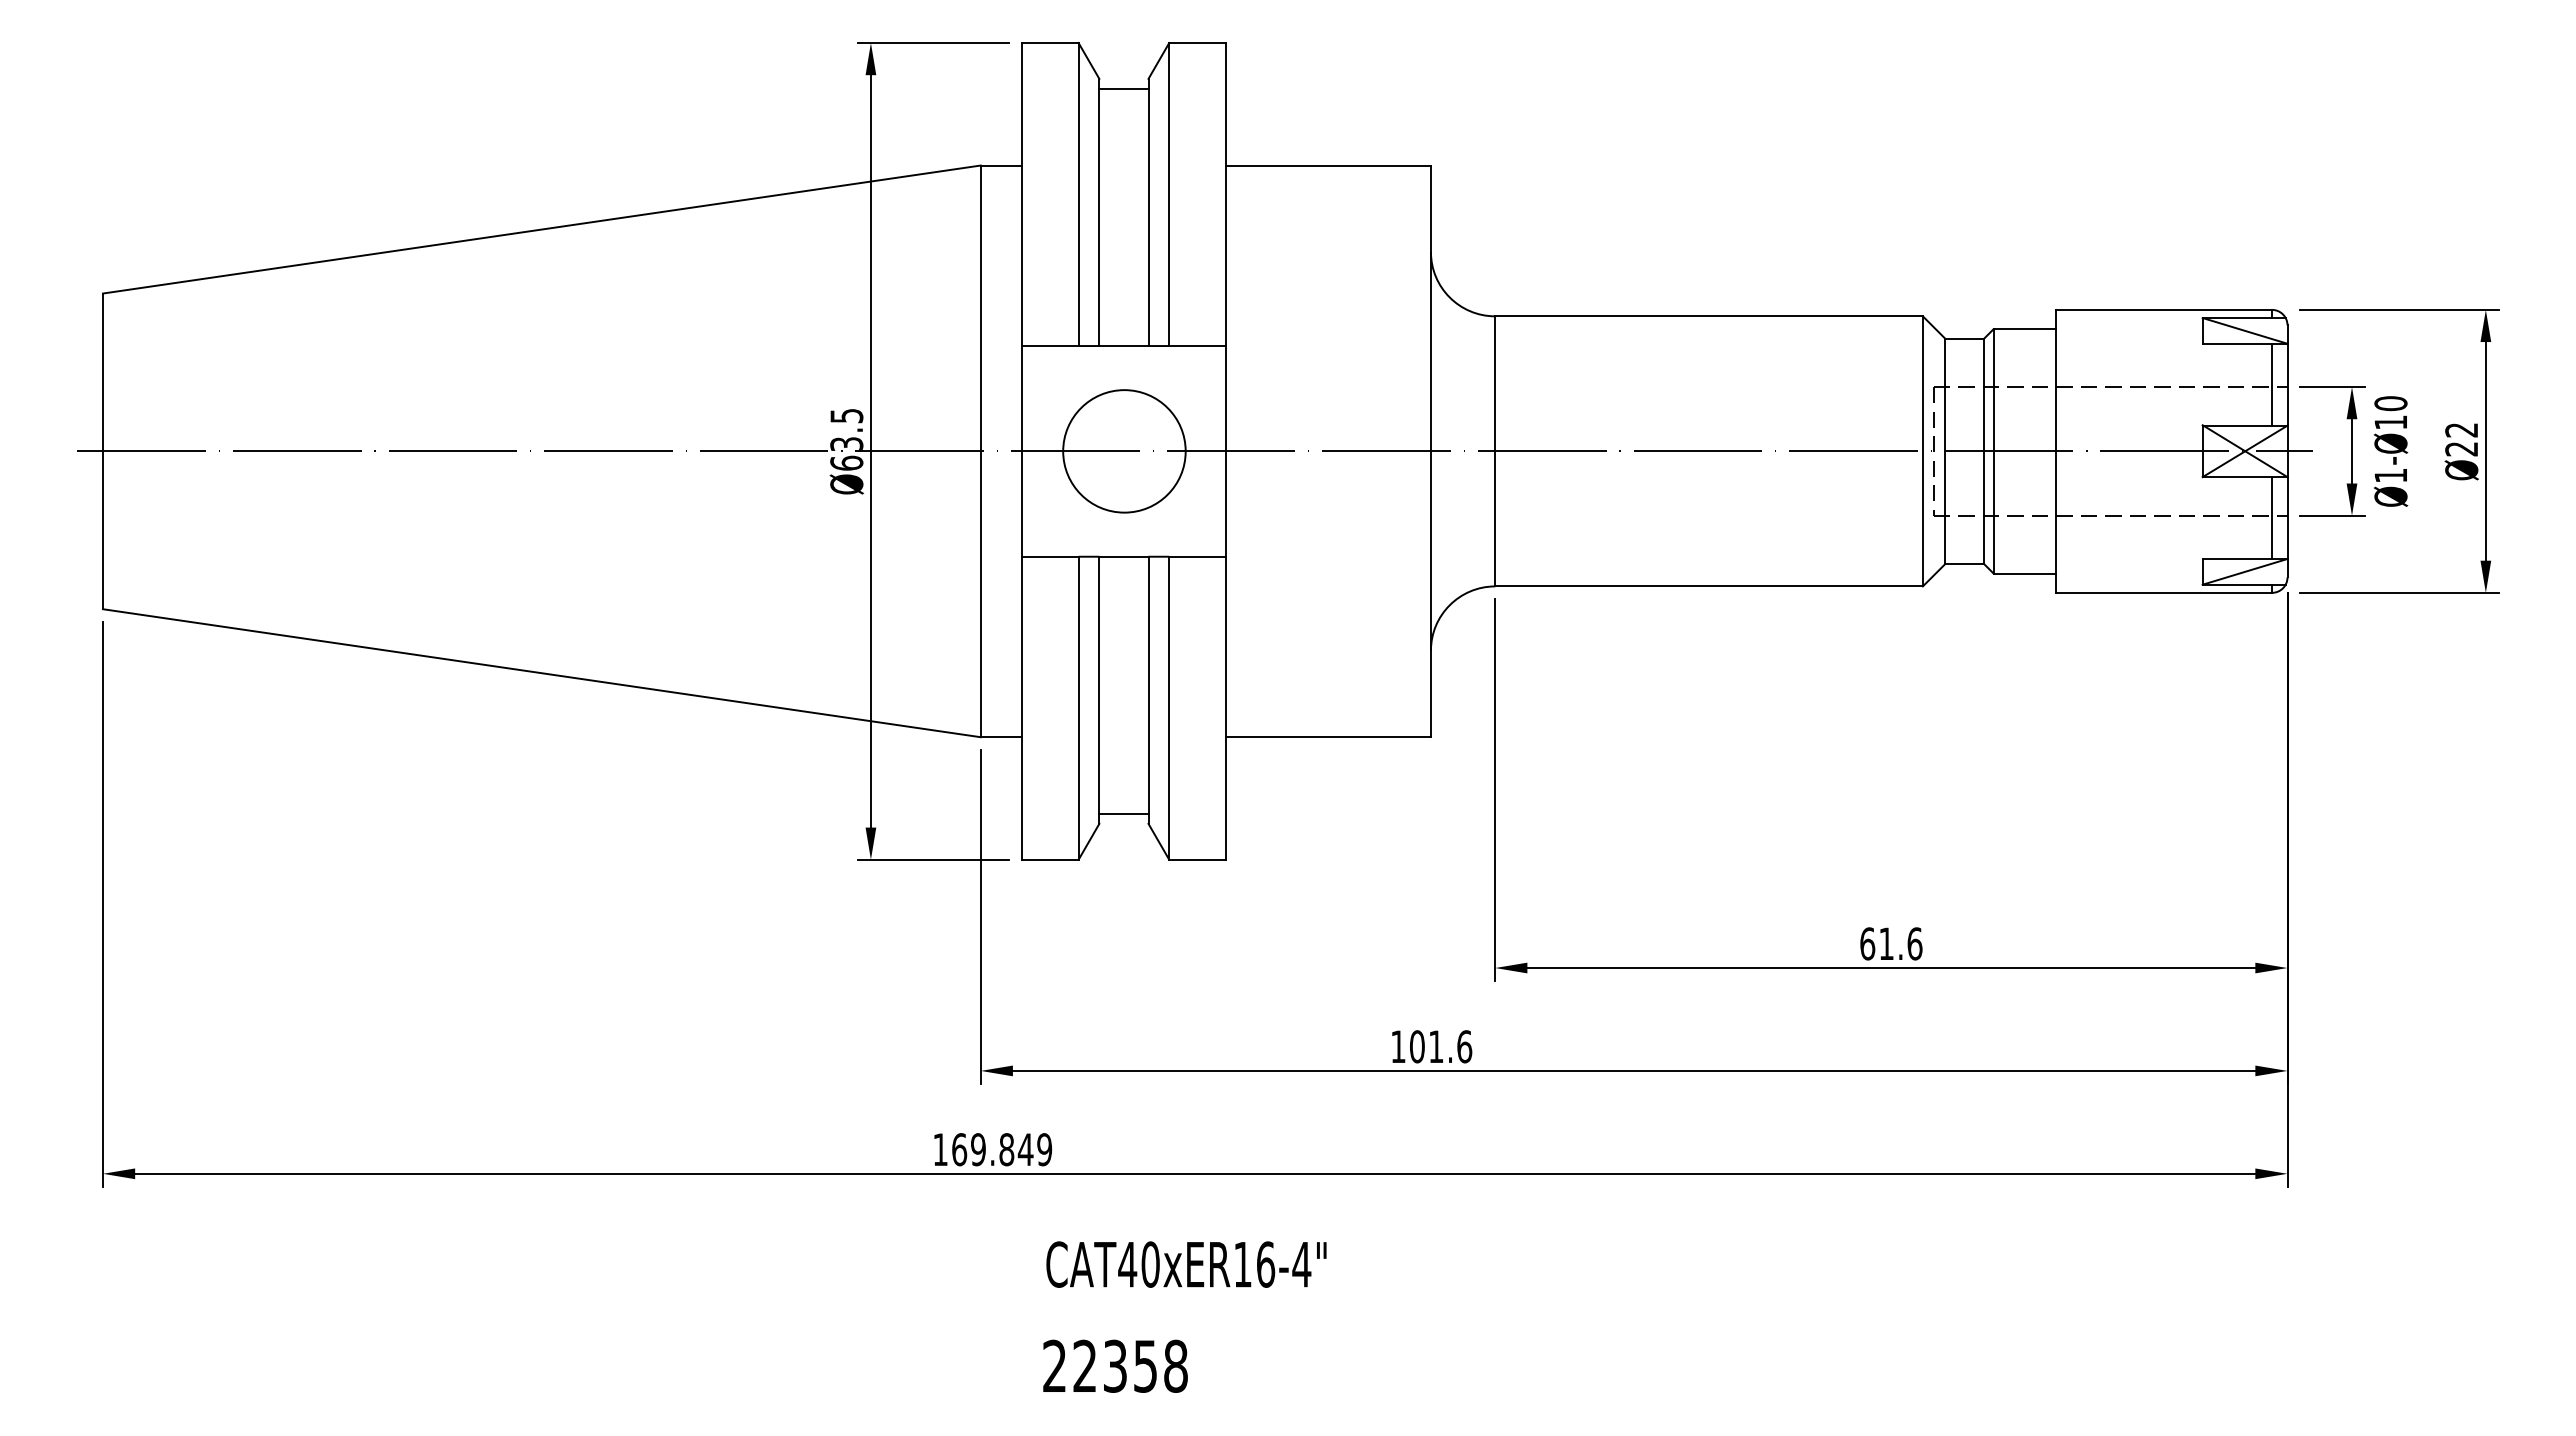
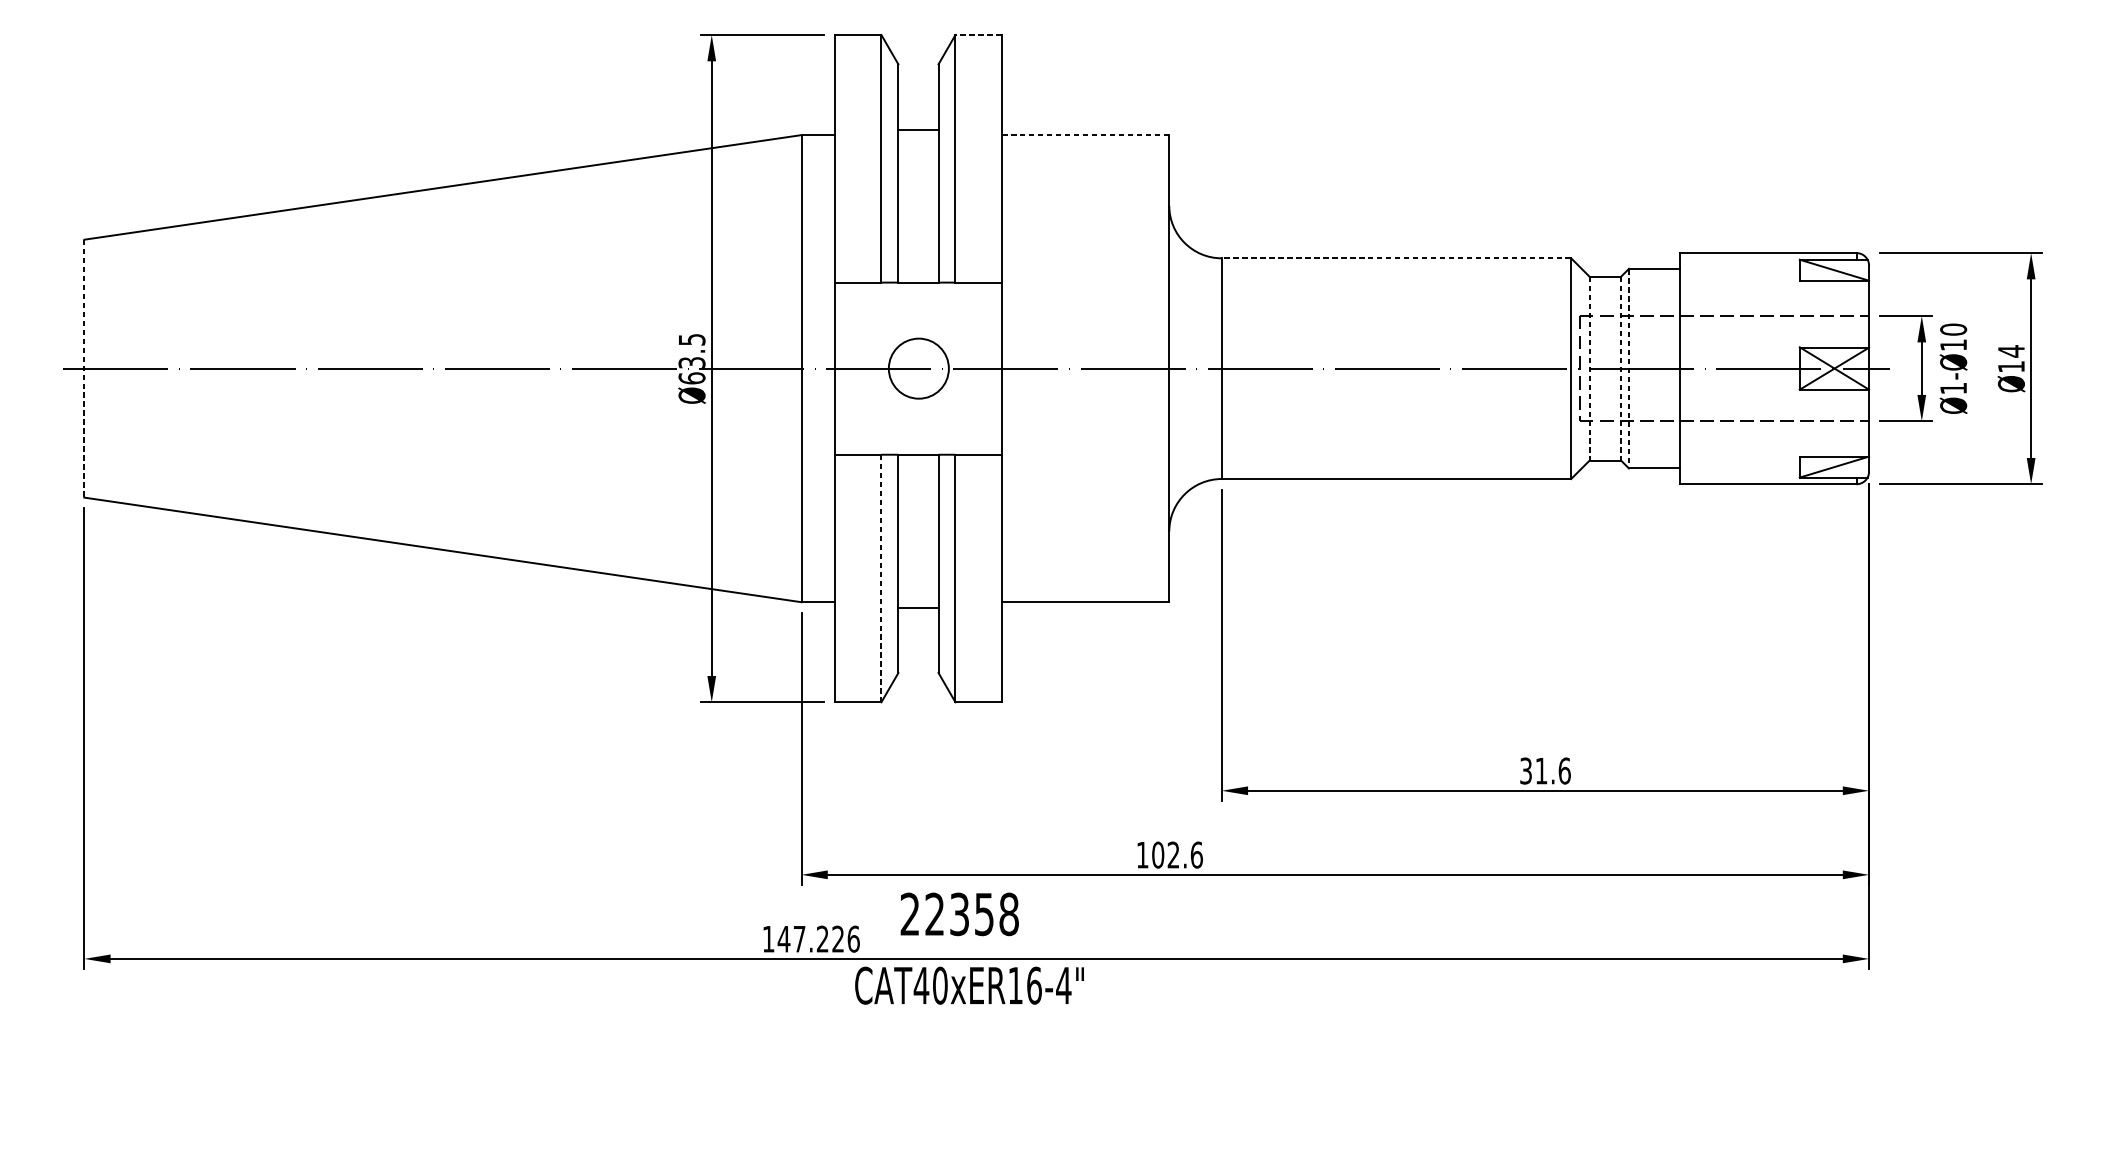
line: (1197, 43) -> (978, 35), solid -> dashed
line: (1123, 88) -> (918, 129), moved
line: (1328, 165) -> (1085, 135), solid -> dashed
line: (1709, 316) -> (1396, 258), solid -> dashed
line: (2272, 384) -> (1856, 314), removed
text: (2461, 439) -> (2011, 358), 22 -> 14
line: (103, 451) -> (84, 368), solid -> dashed
circle: (1124, 451) -> (918, 368), size x0.6
line: (1945, 451) -> (1589, 368), solid -> dashed
line: (1983, 451) -> (1620, 368), solid -> dashed
line: (1993, 451) -> (1628, 368), solid -> dashed
line: (2272, 518) -> (1856, 423), removed
line: (1078, 708) -> (881, 578), solid -> dashed
line: (1123, 813) -> (918, 607), moved
text: (1867, 943) -> (1525, 770), 61.6 -> 31.6
text: (1435, 1046) -> (1173, 854), 101.6 -> 102.6
text: (1001, 1149) -> (818, 939), 169.849 -> 147.226
text: (1186, 1264) -> (969, 985), moved
text: (1115, 1365) -> (959, 913), moved

